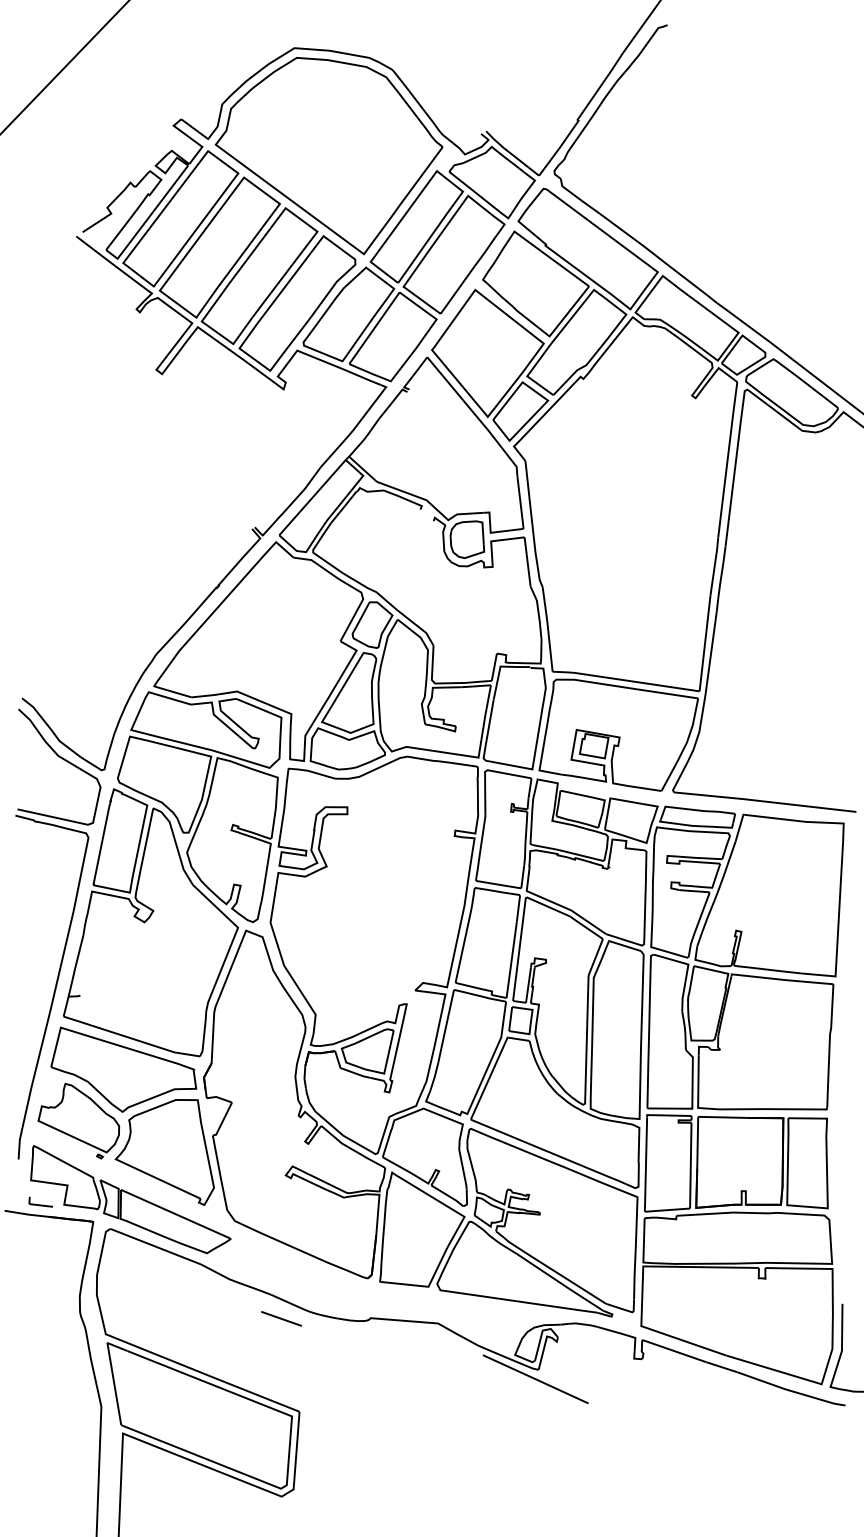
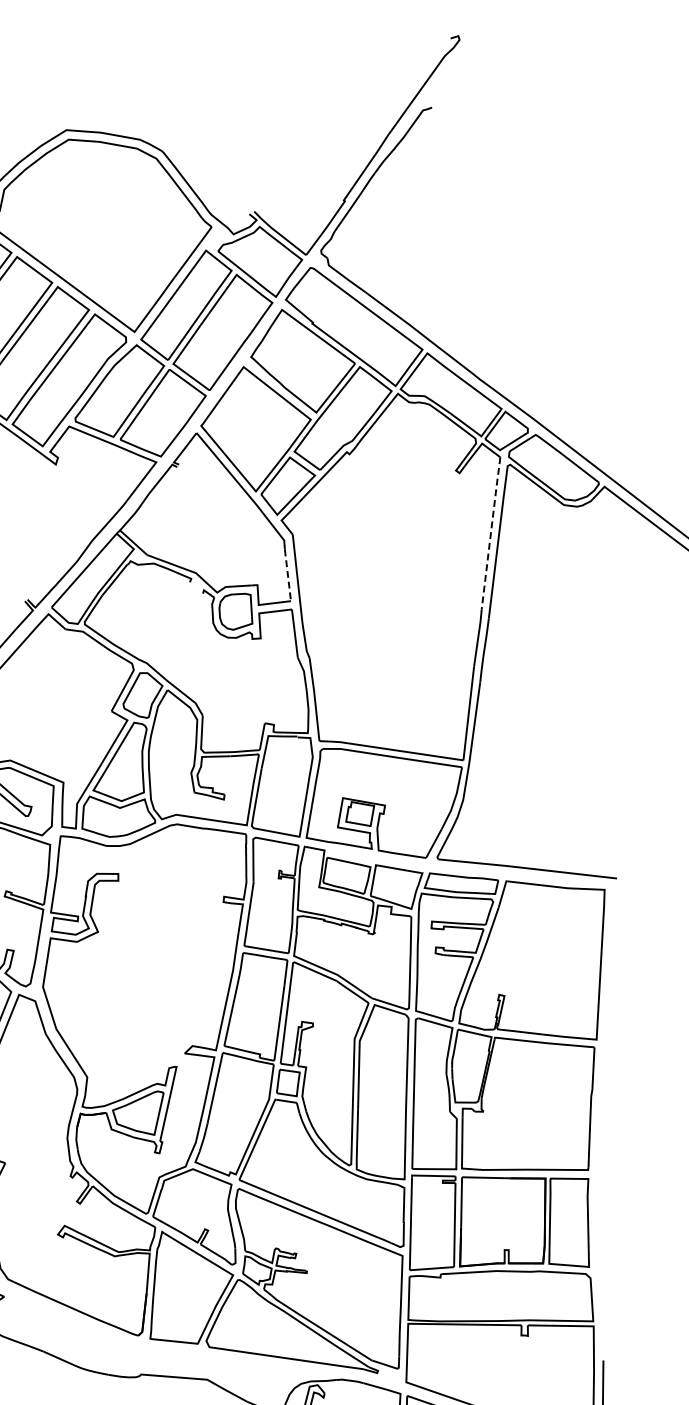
line: (727, 459) -> (490, 533), solid -> dashed
line: (520, 503) -> (287, 576), solid -> dashed
line: (281, 1318) -> (53, 1374), removed

